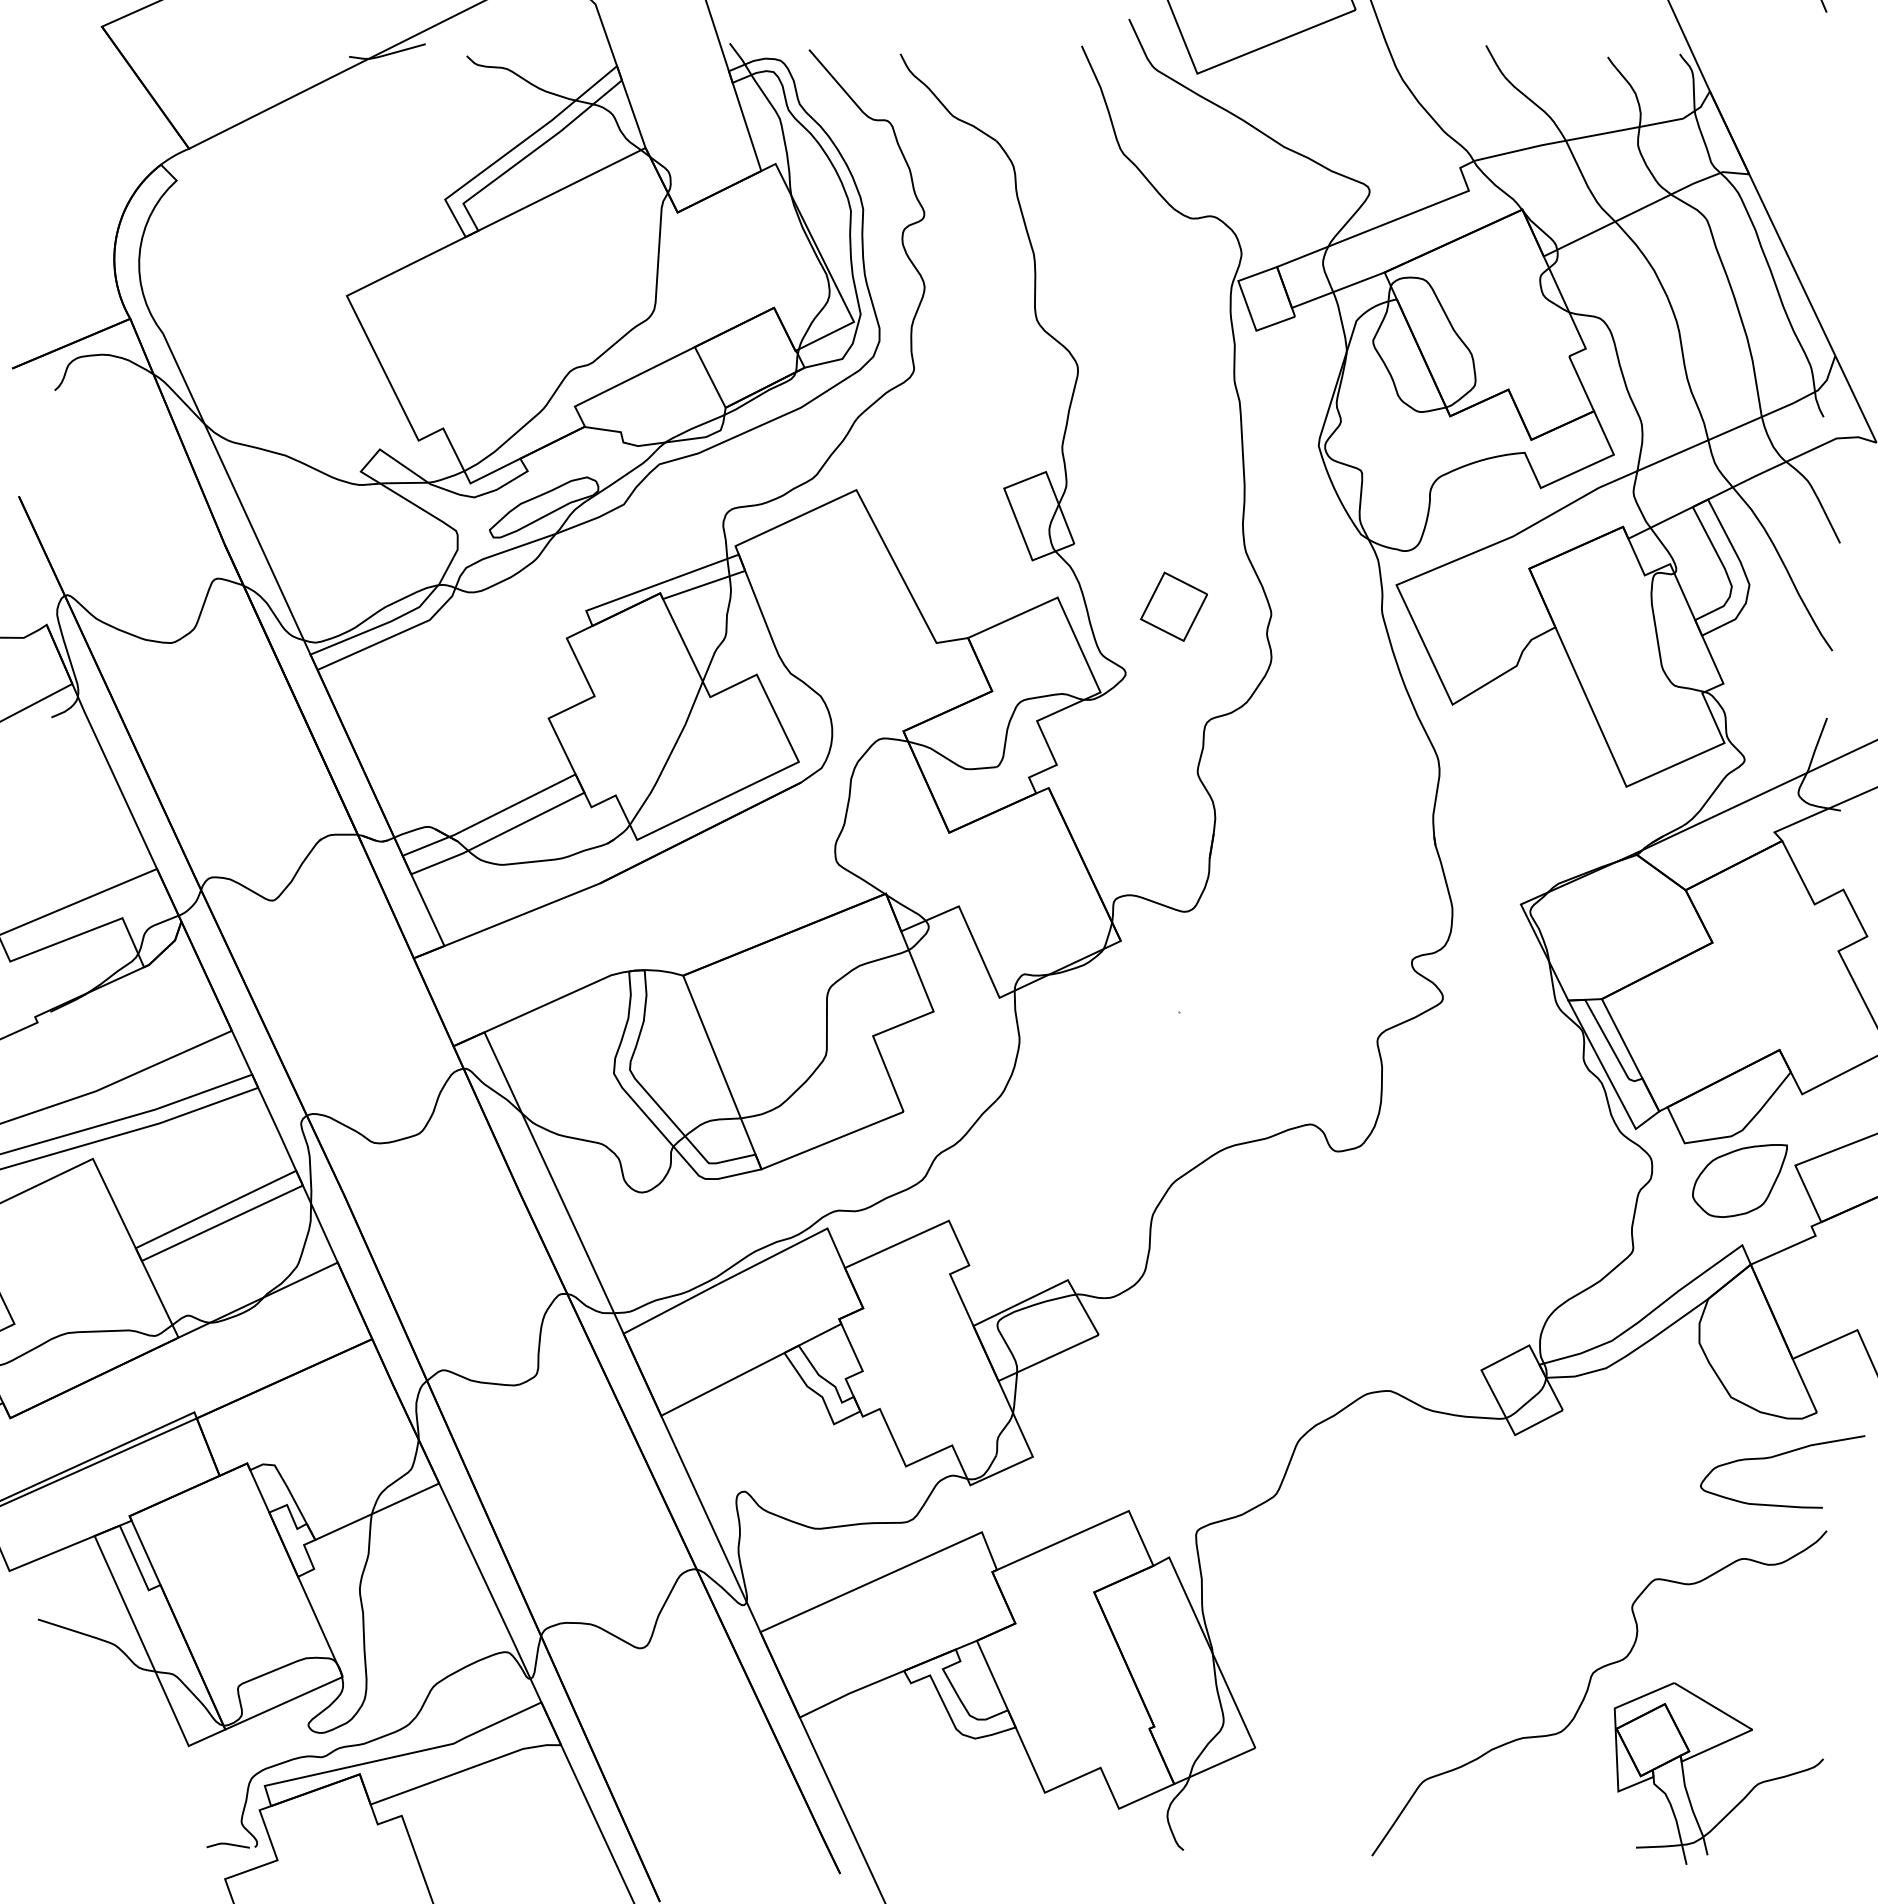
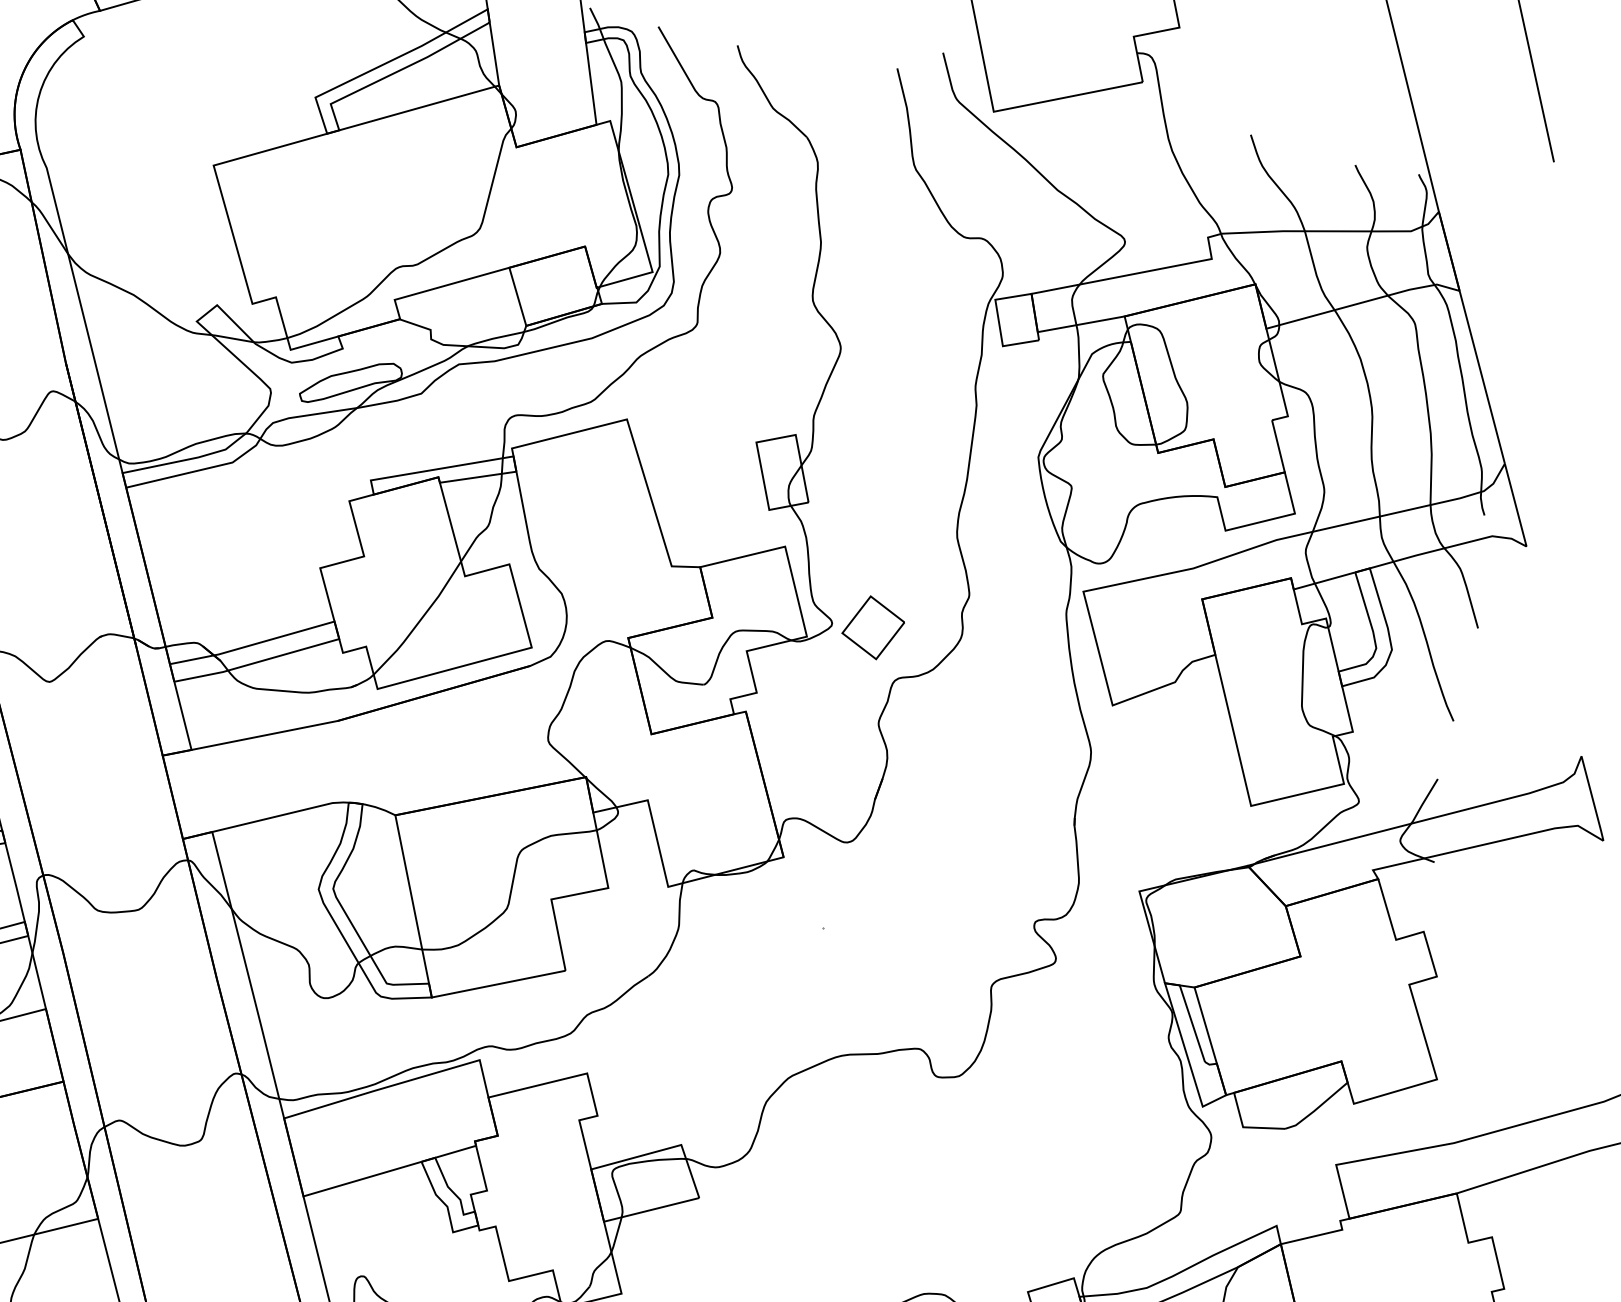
part: (1173, 606) -> (872, 627), moved
part: (1739, 1180) -> (1284, 1168), removed

